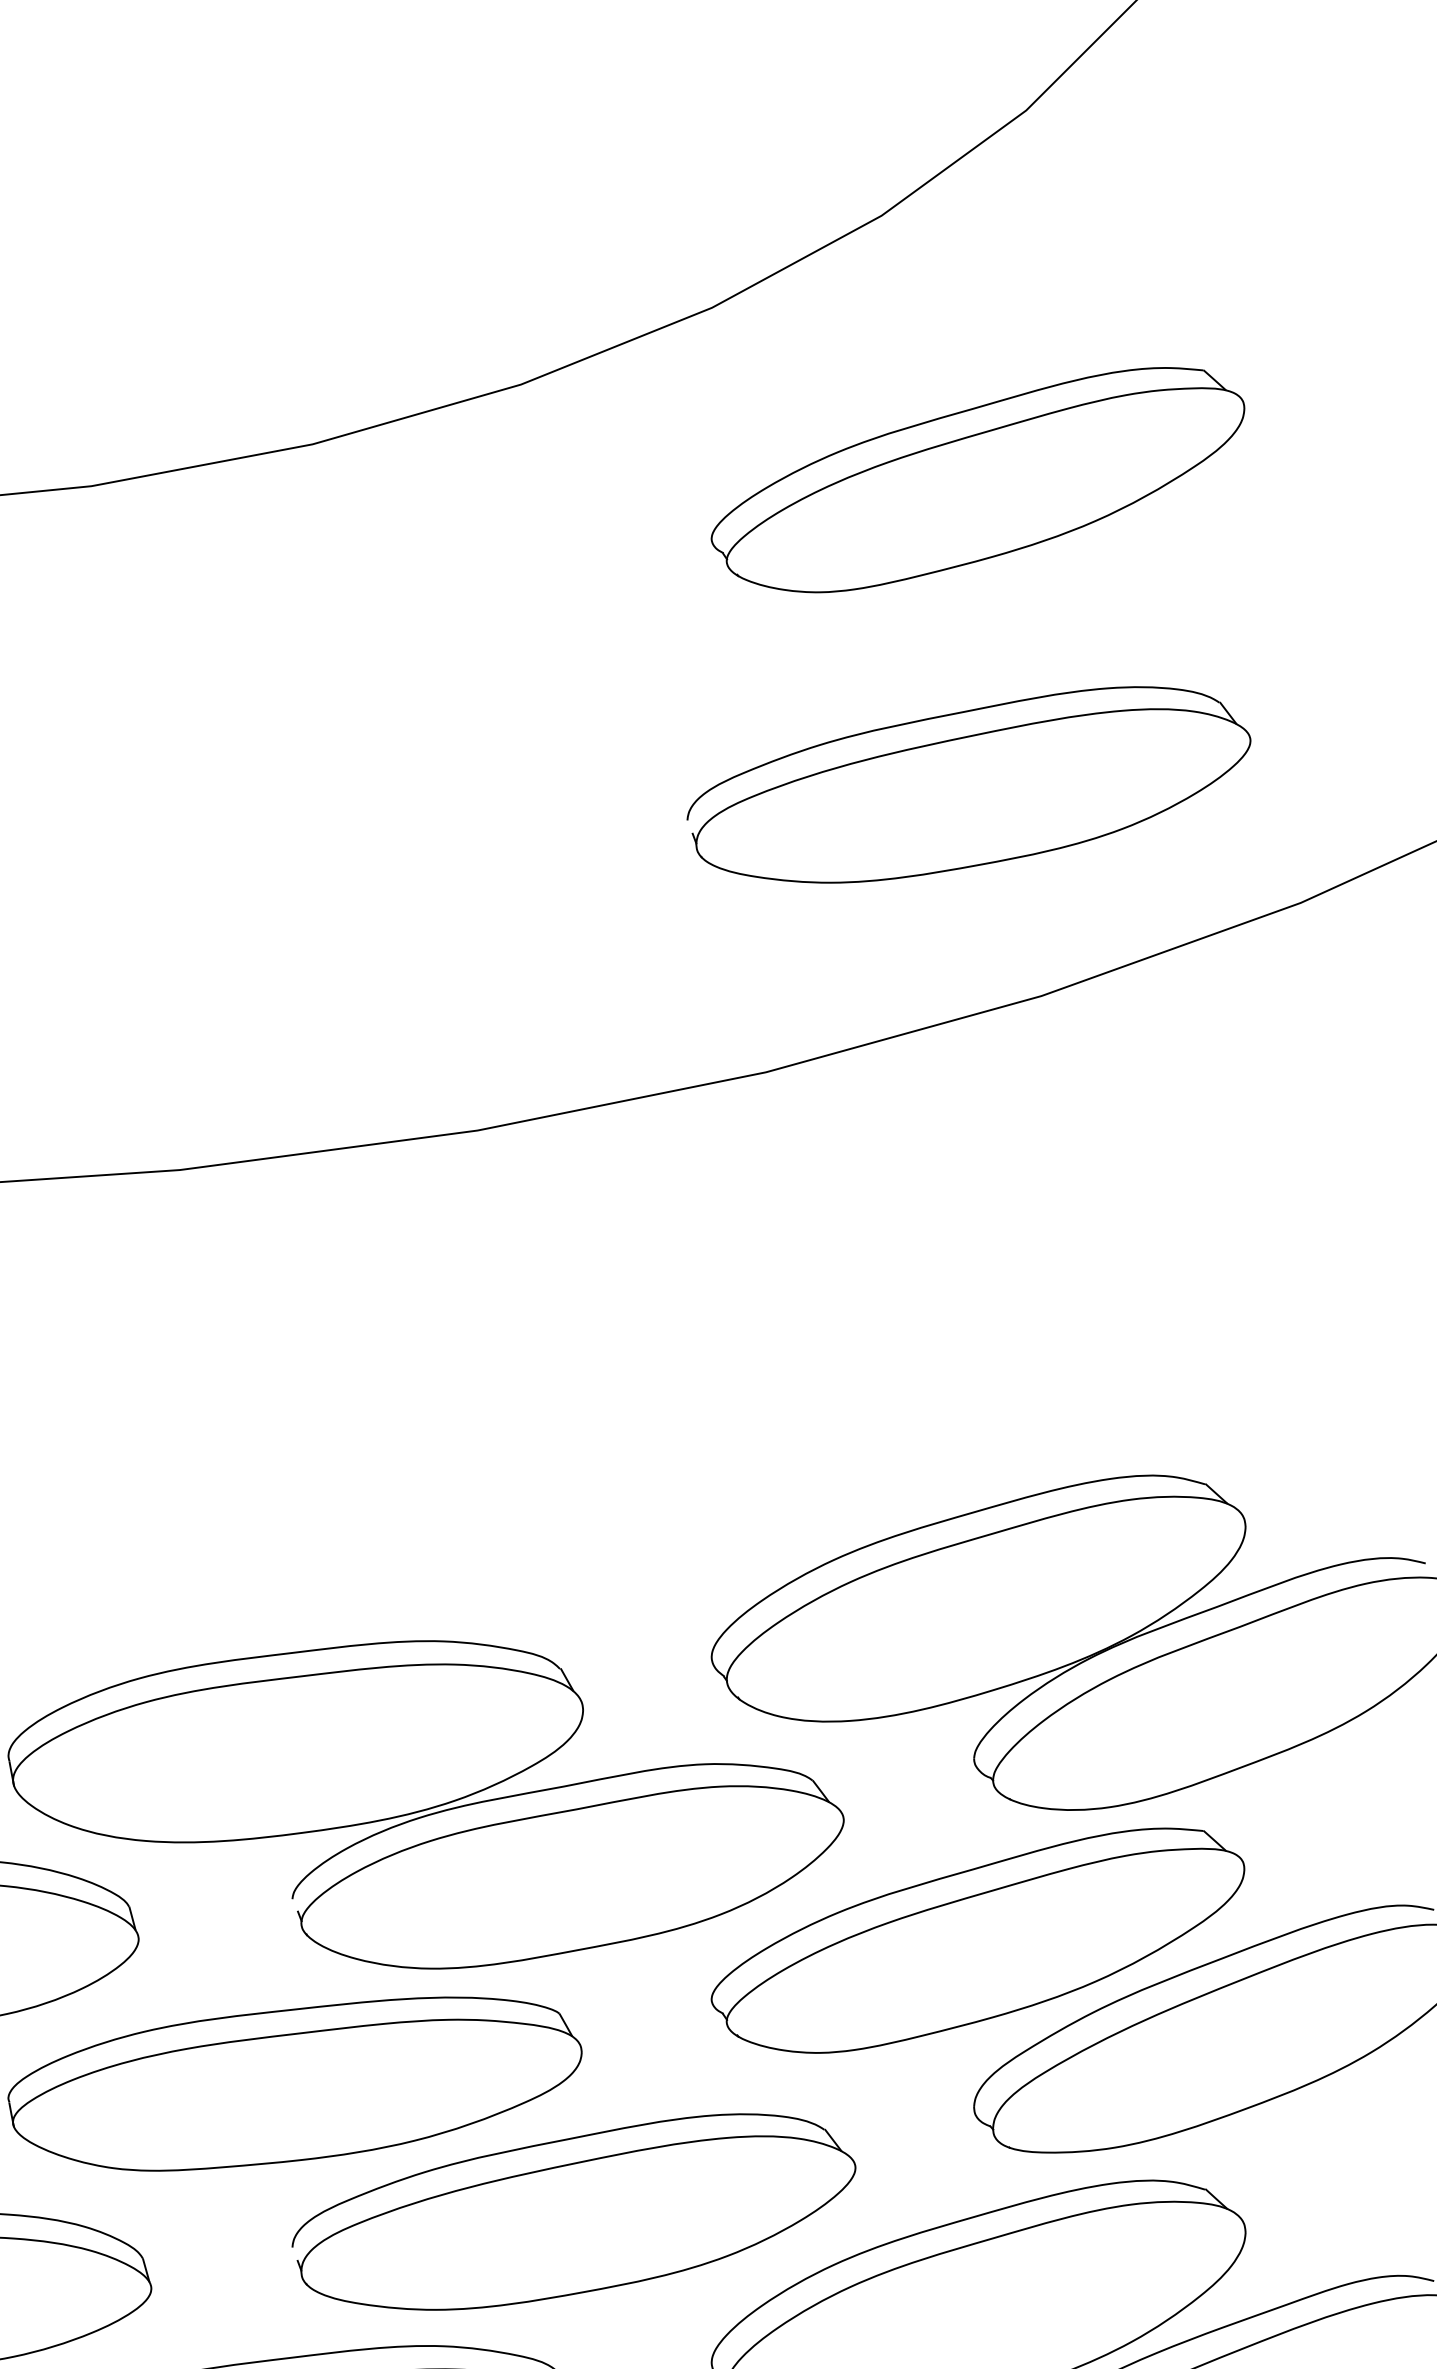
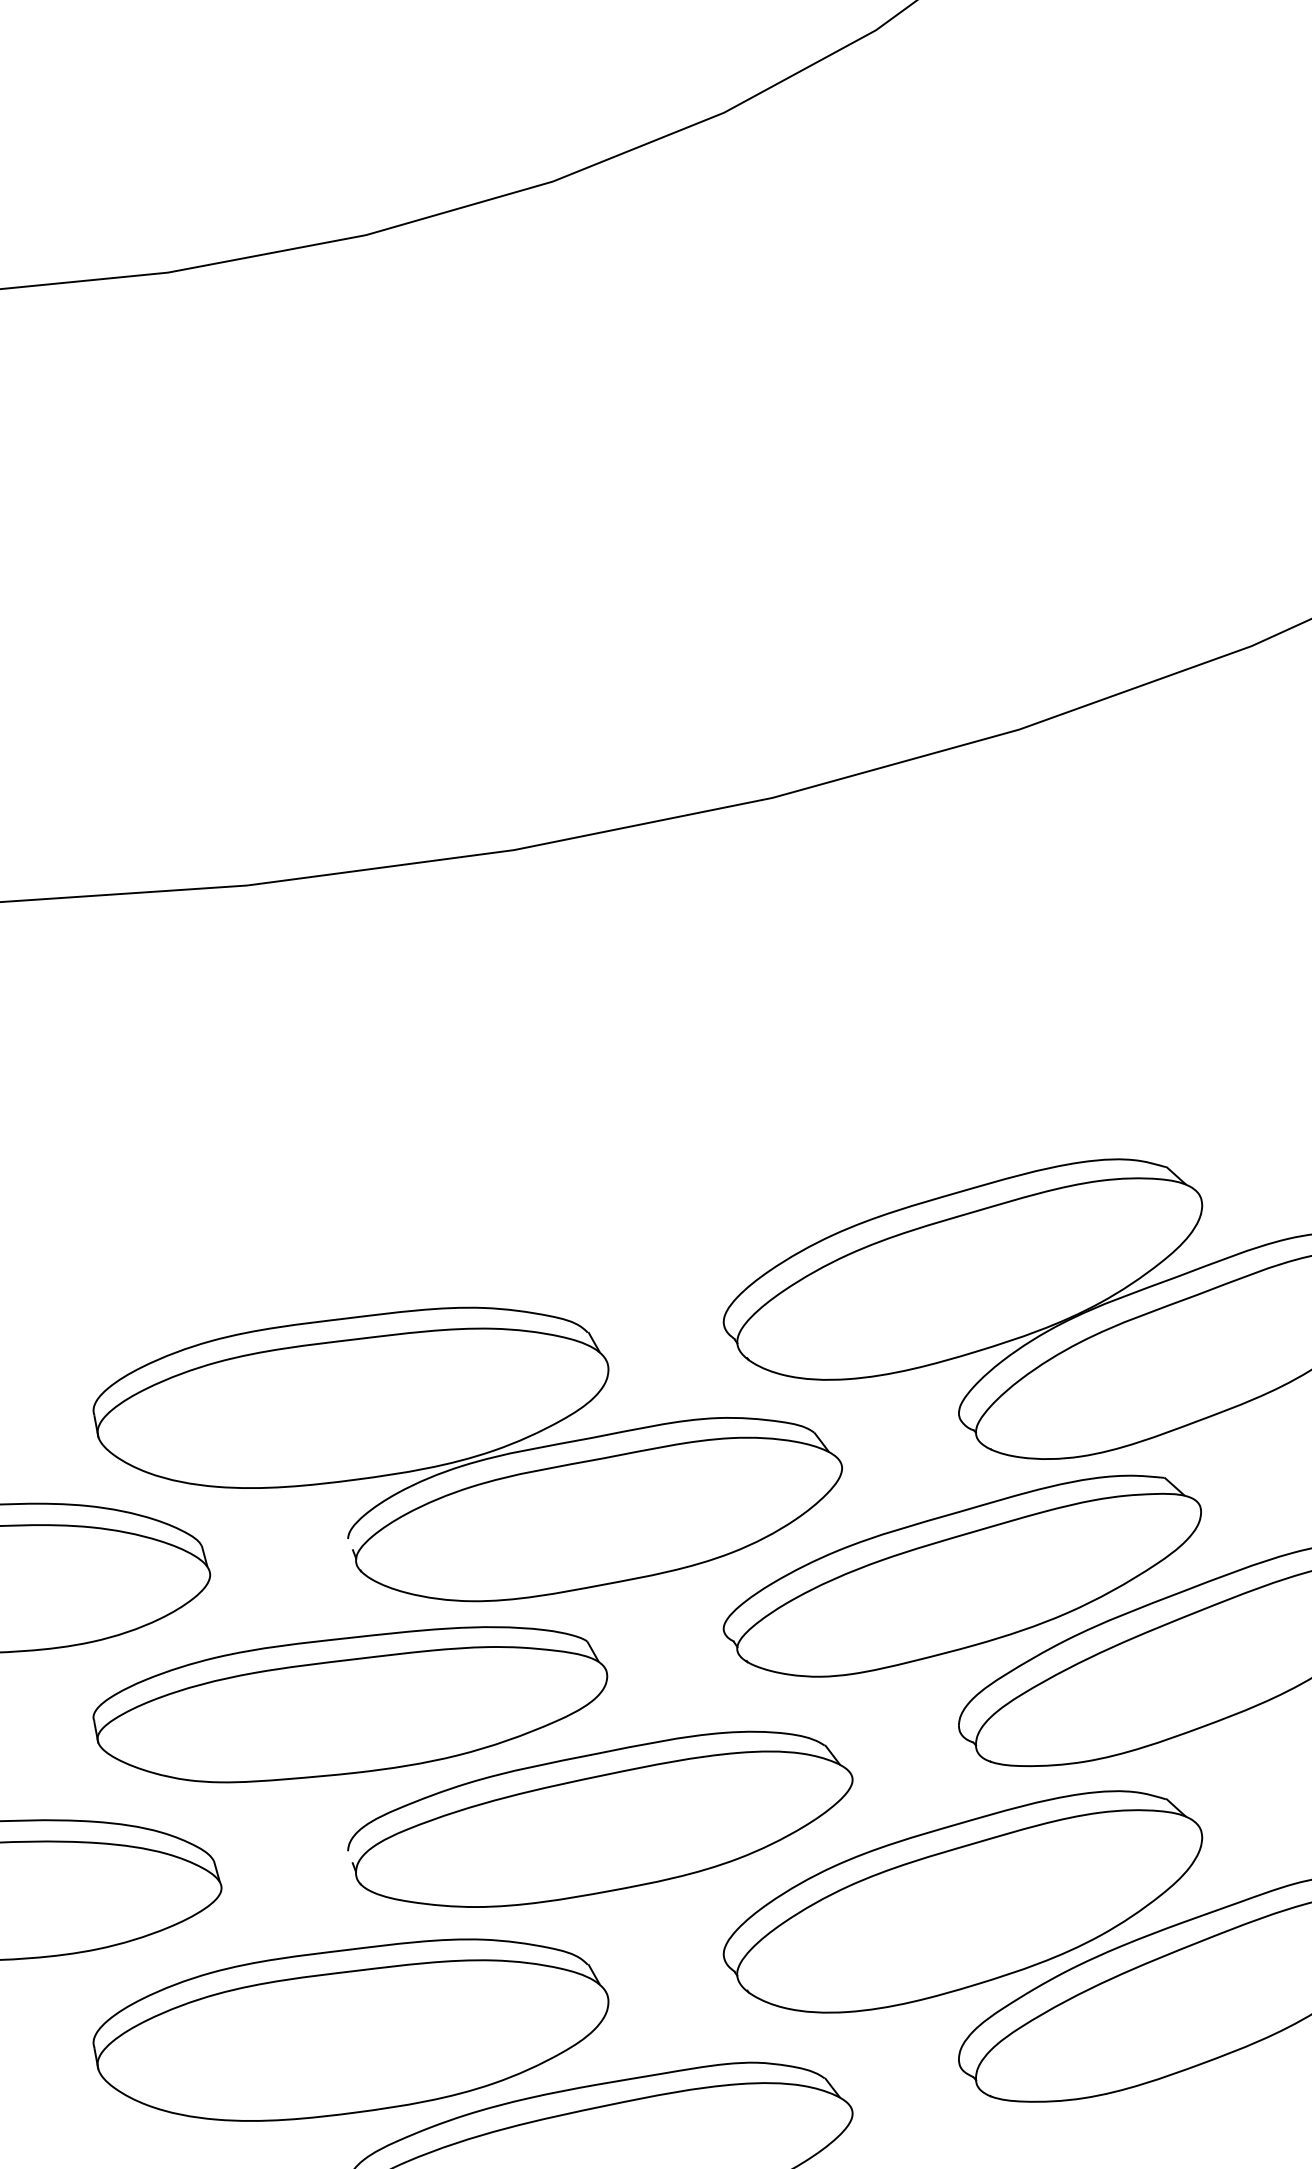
part: (976, 479) -> (961, 266), removed
part: (969, 783) -> (954, 539), removed

